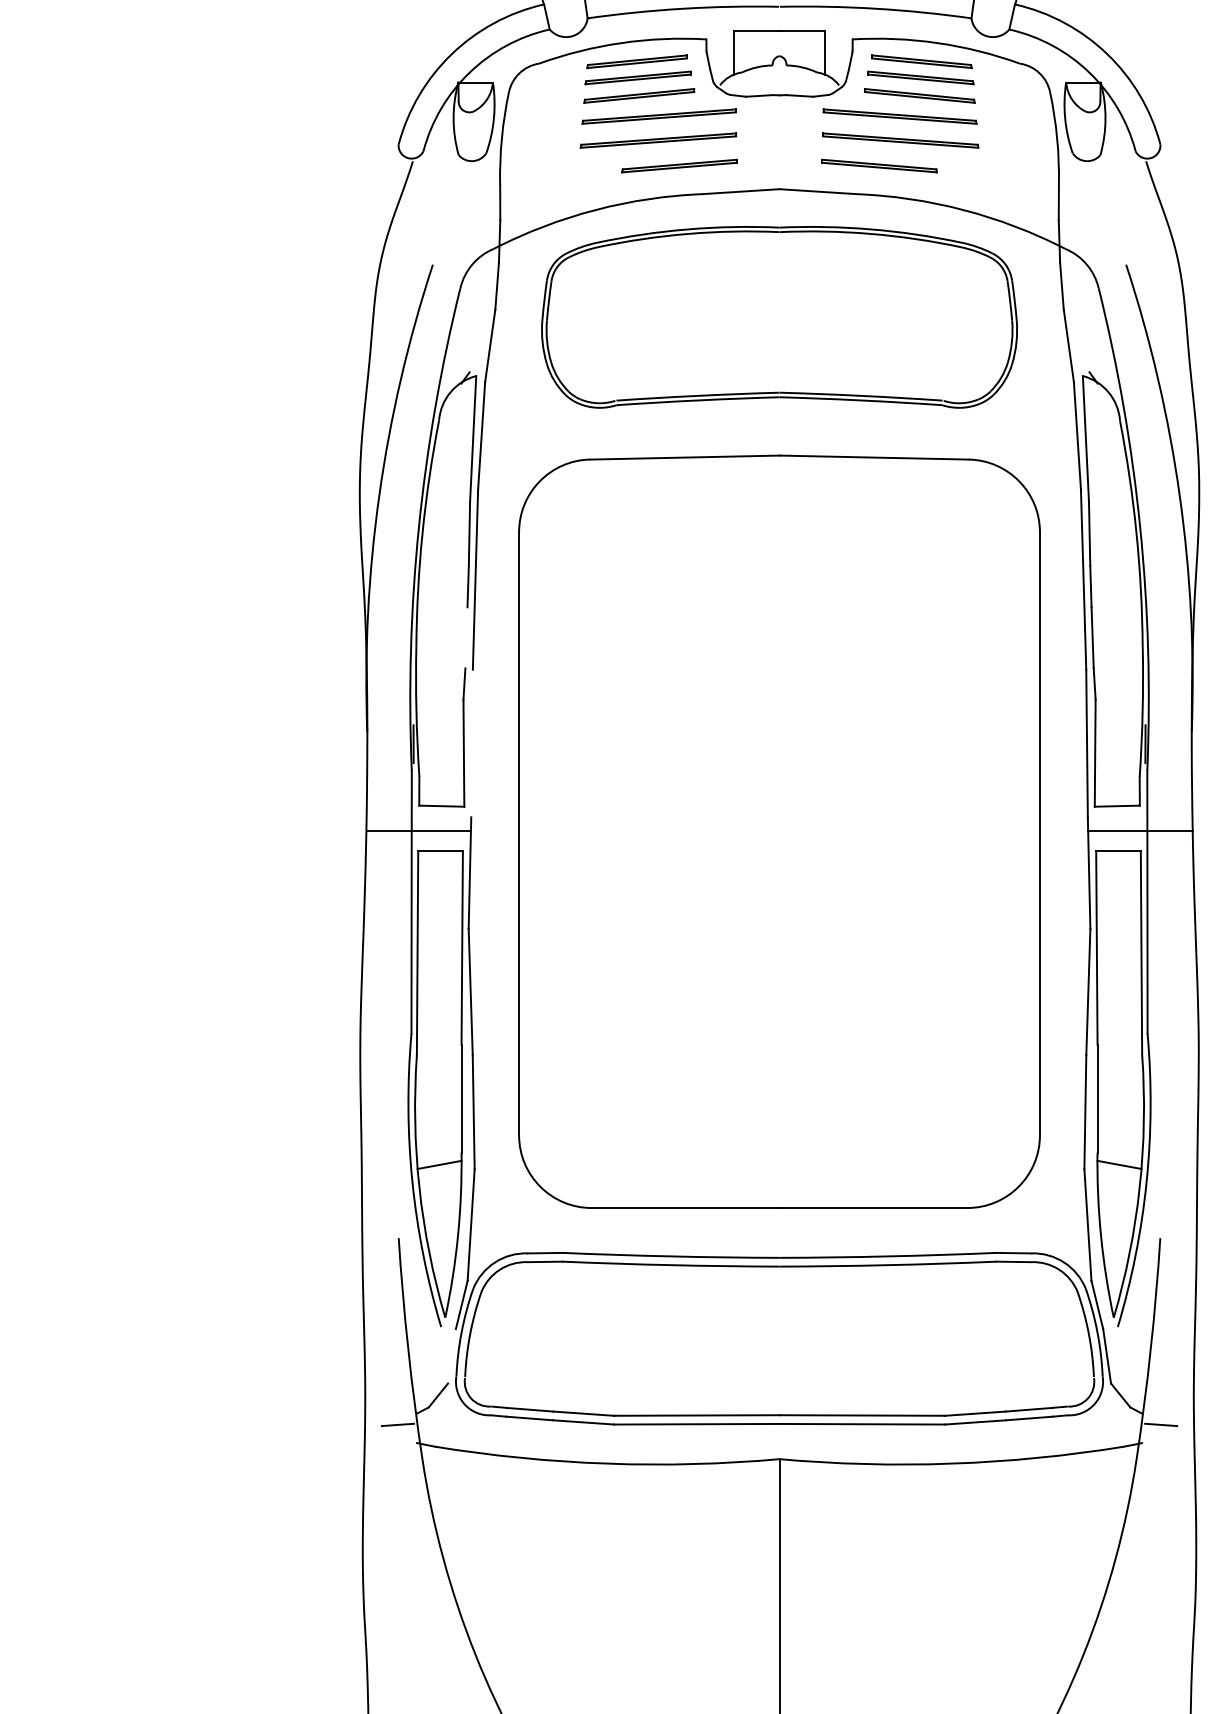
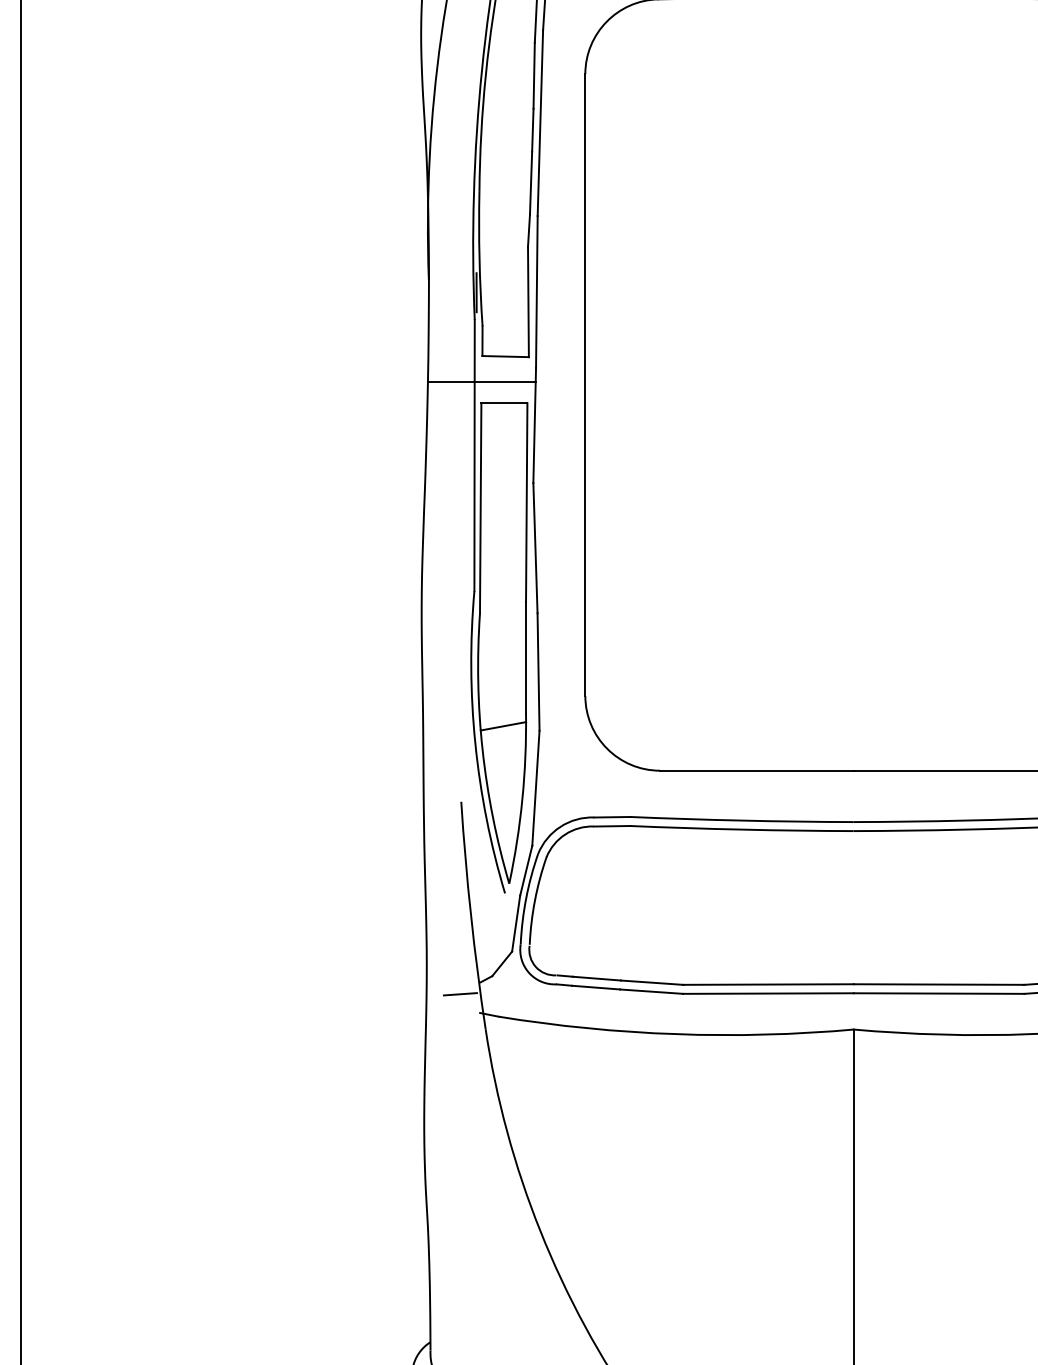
line: (466, 637) -> (531, 182), added
line: (471, 743) -> (536, 291), added
line: (451, 1356) -> (515, 923), added

